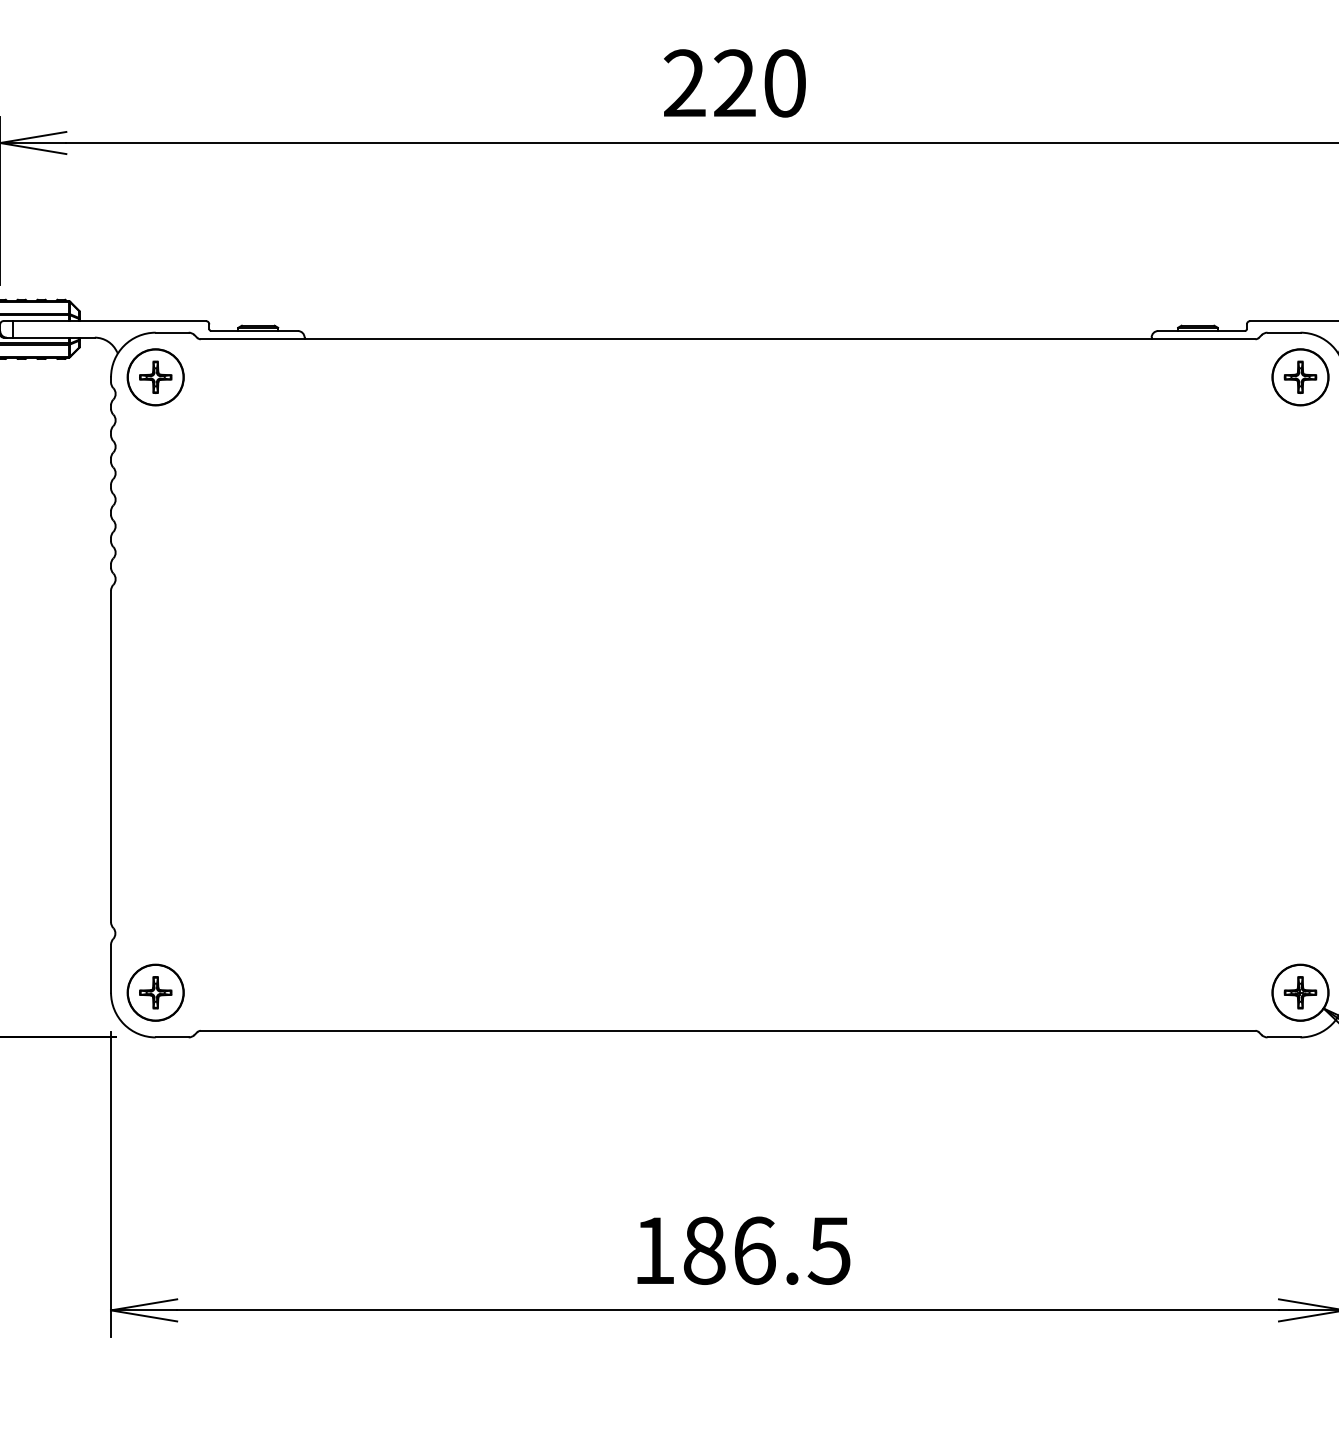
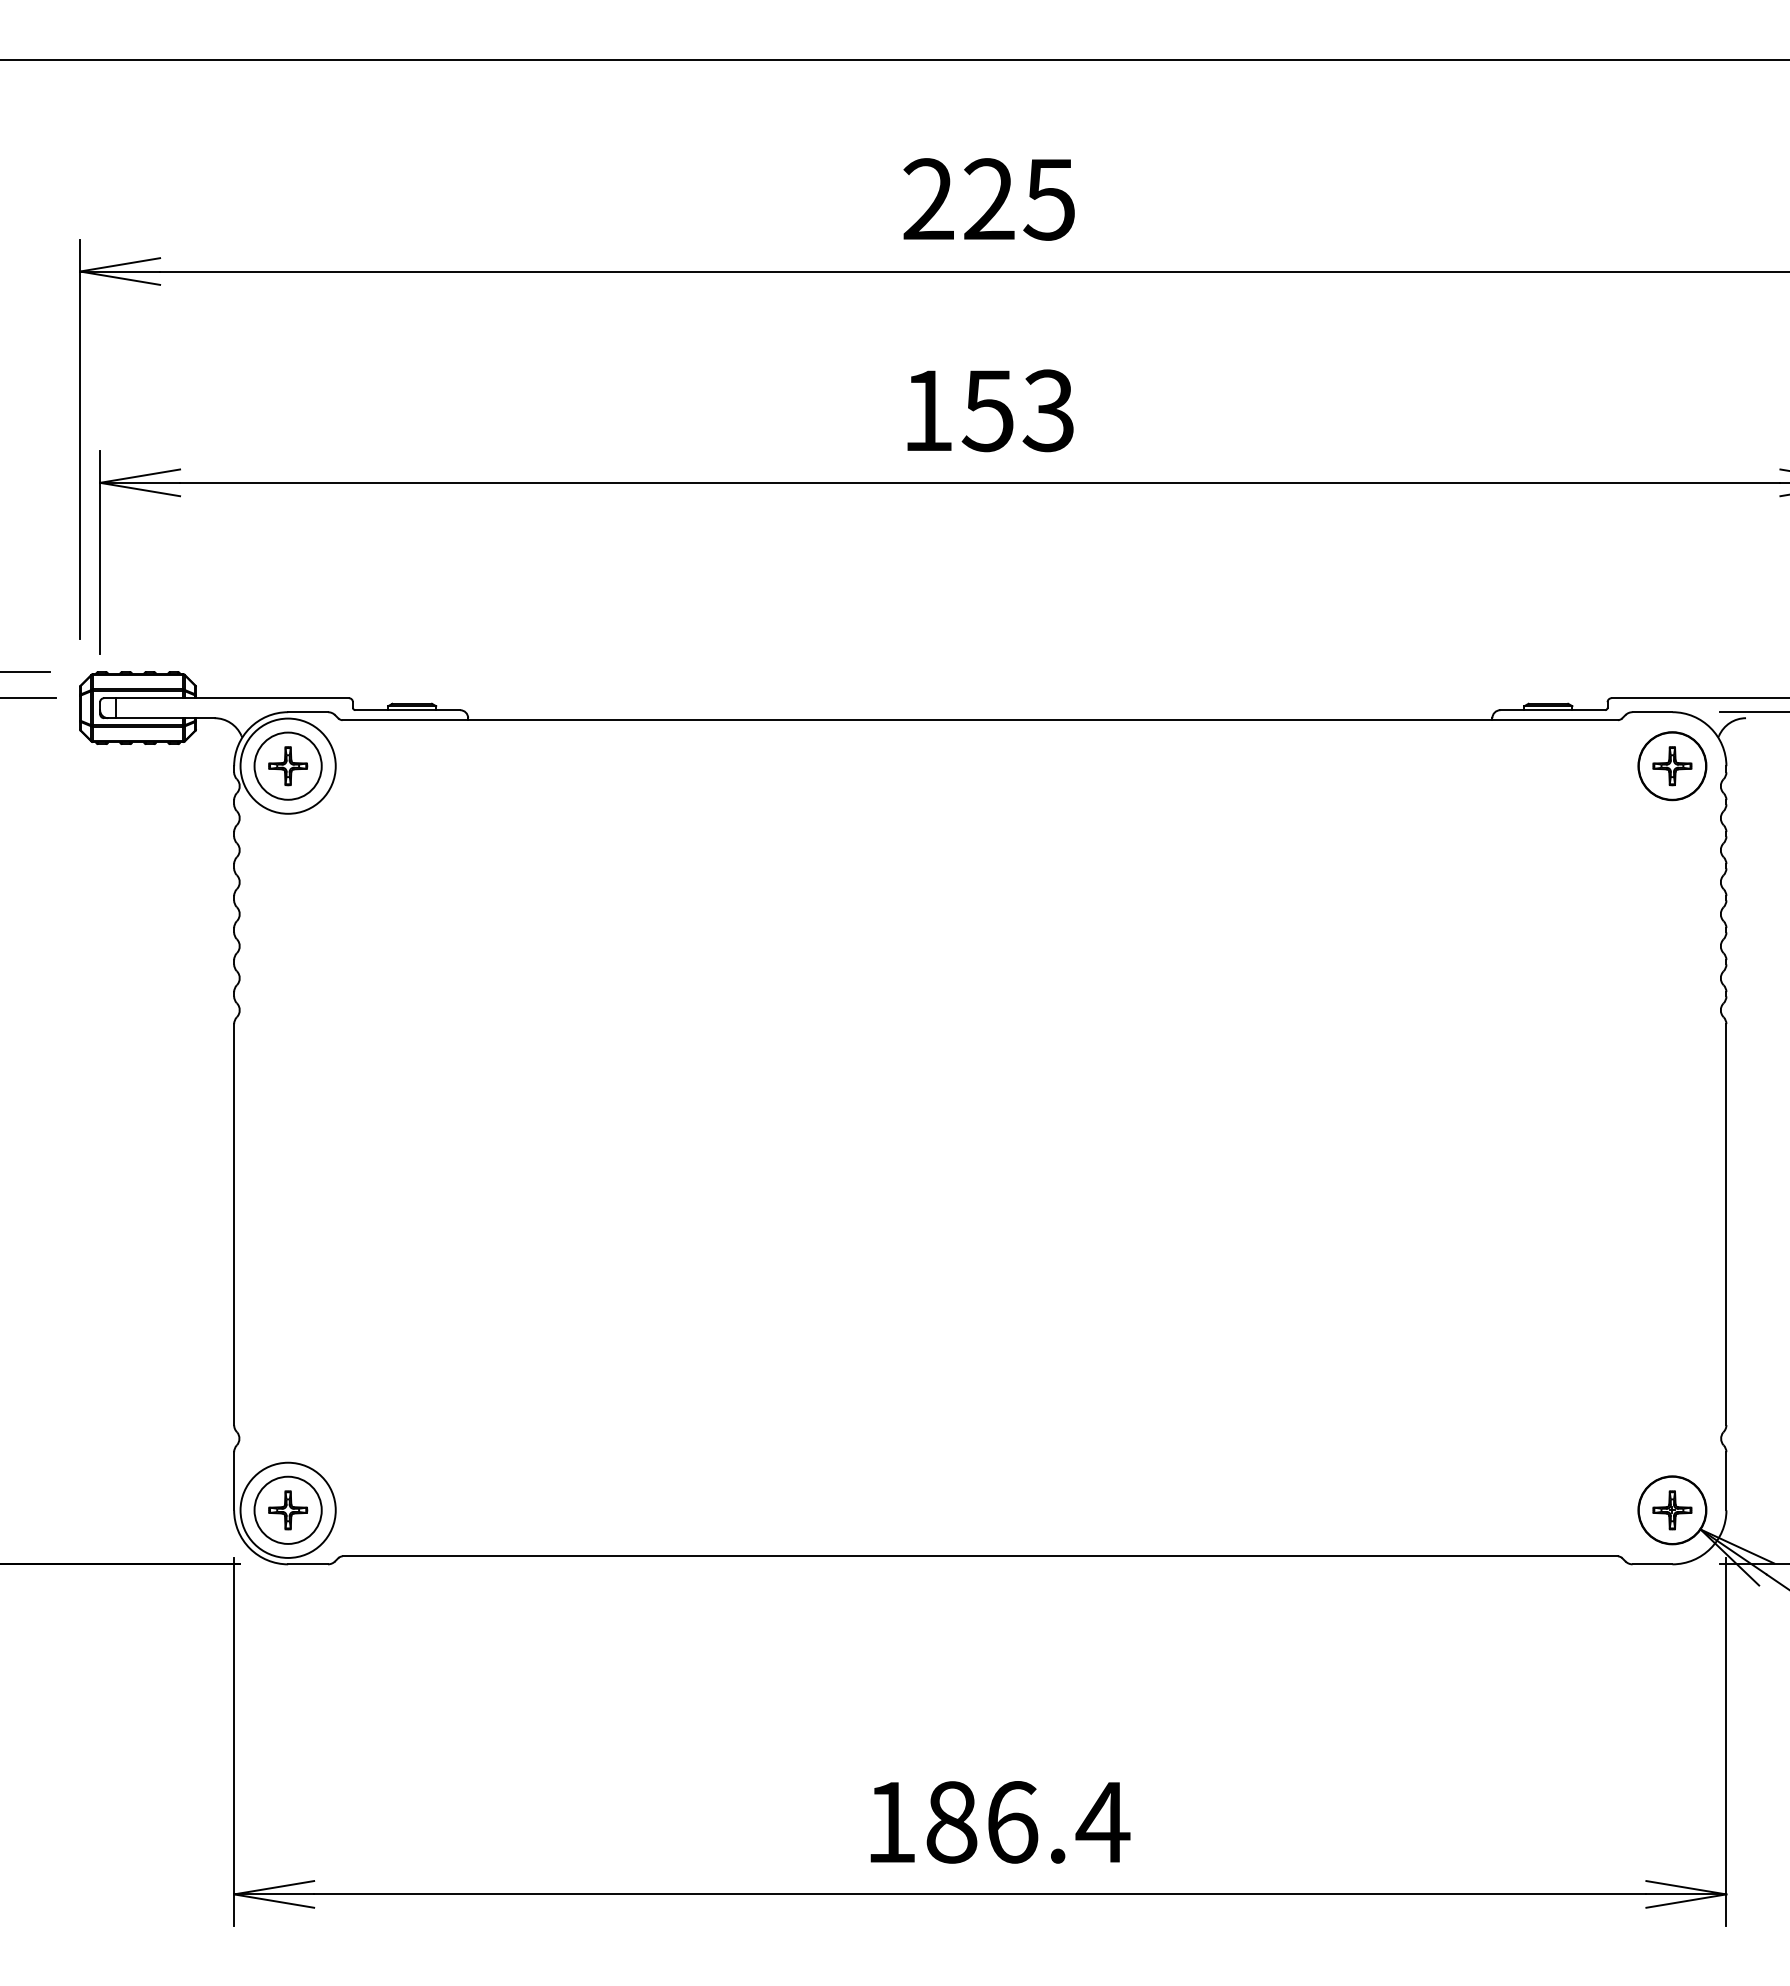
text: (734, 83) -> (988, 410), 220 -> 153
circle: (155, 377) -> (288, 766), size x1.4
circle: (155, 992) -> (288, 1510), size x1.4
text: (829, 1250) -> (1102, 1822), 186.5 -> 186.4

